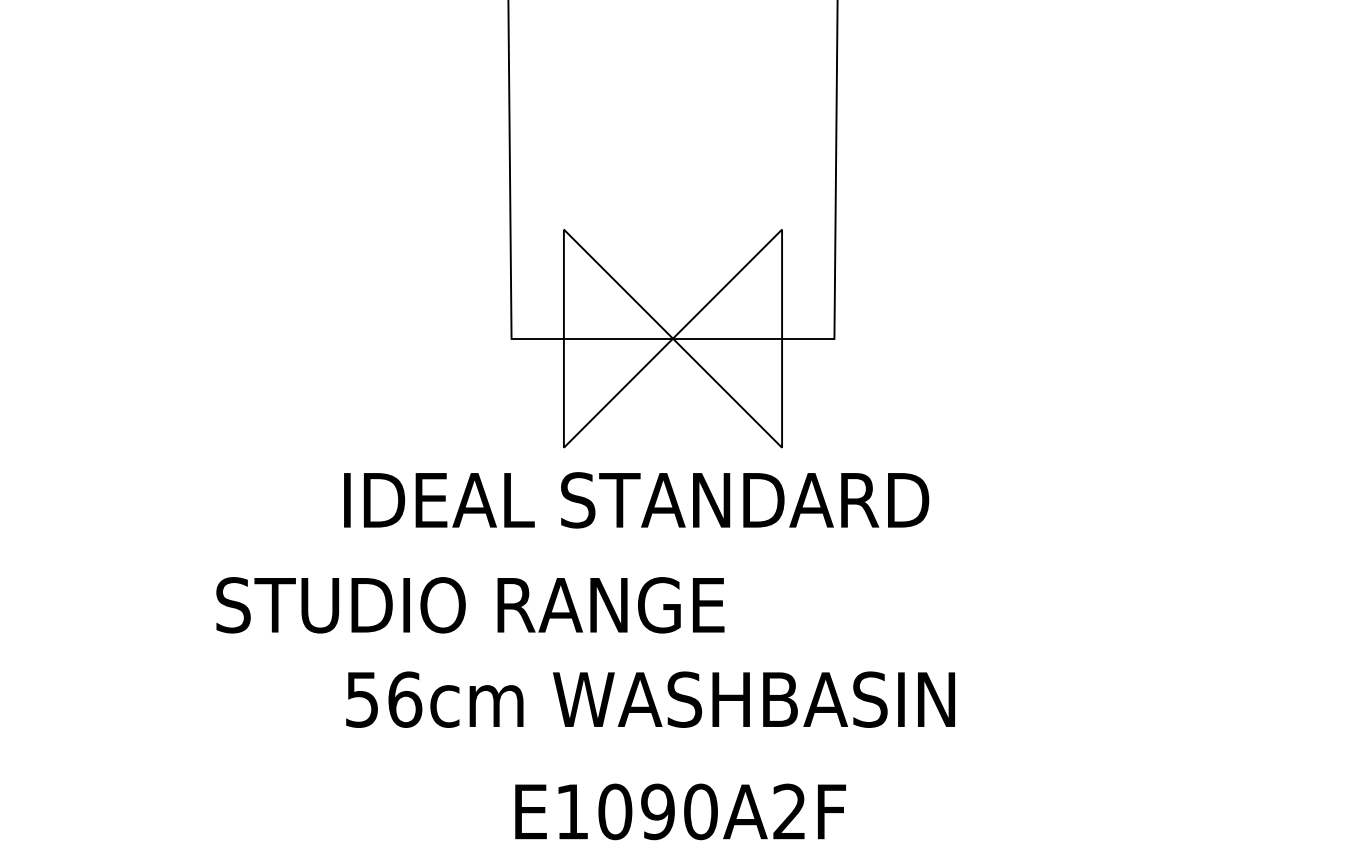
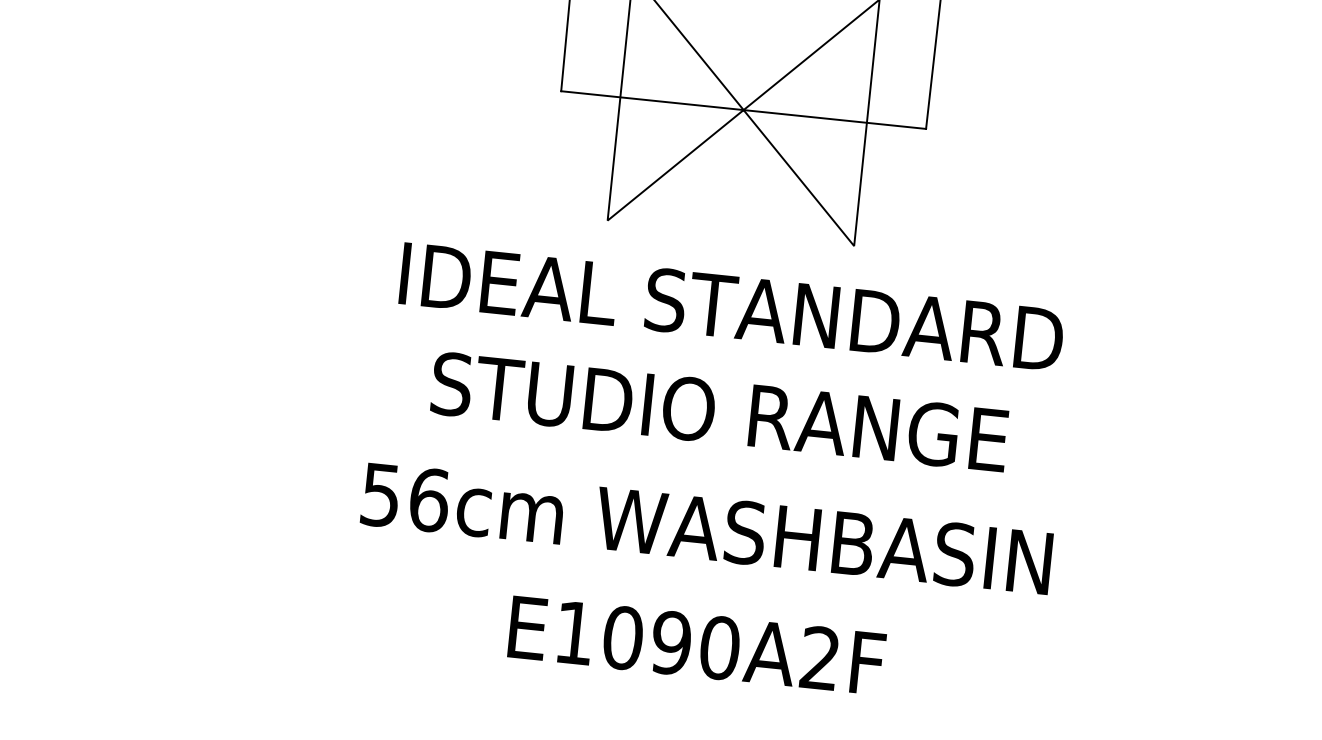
text: (636, 500) -> (731, 307), moved
text: (470, 605) -> (719, 412), moved
text: (650, 699) -> (706, 528), moved

